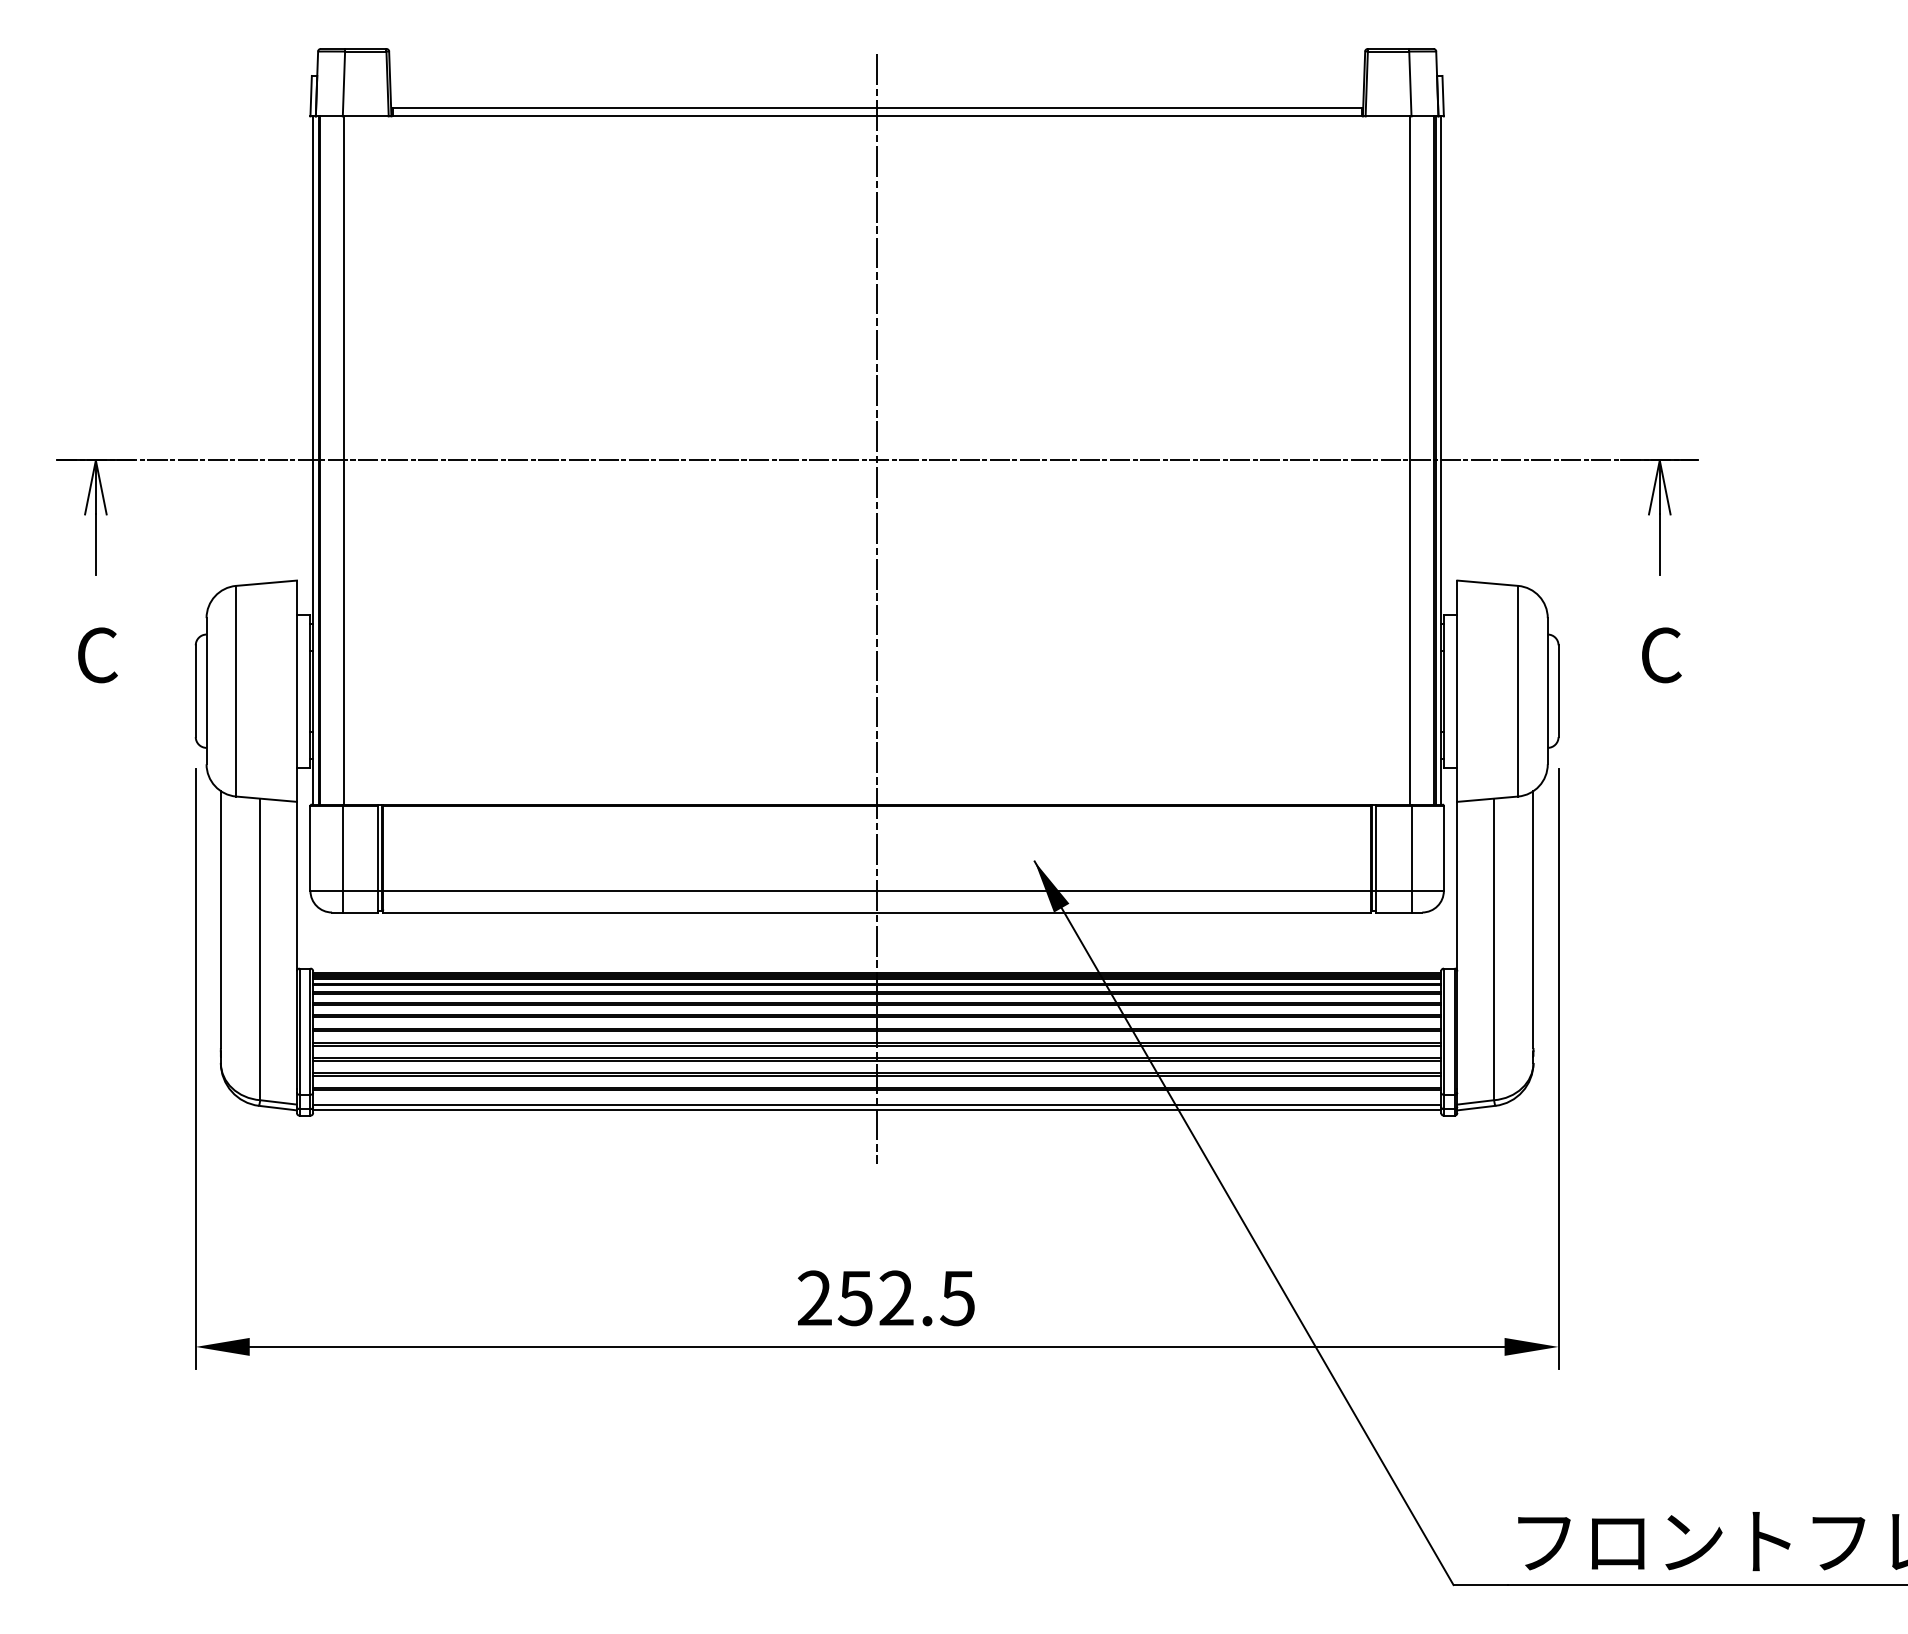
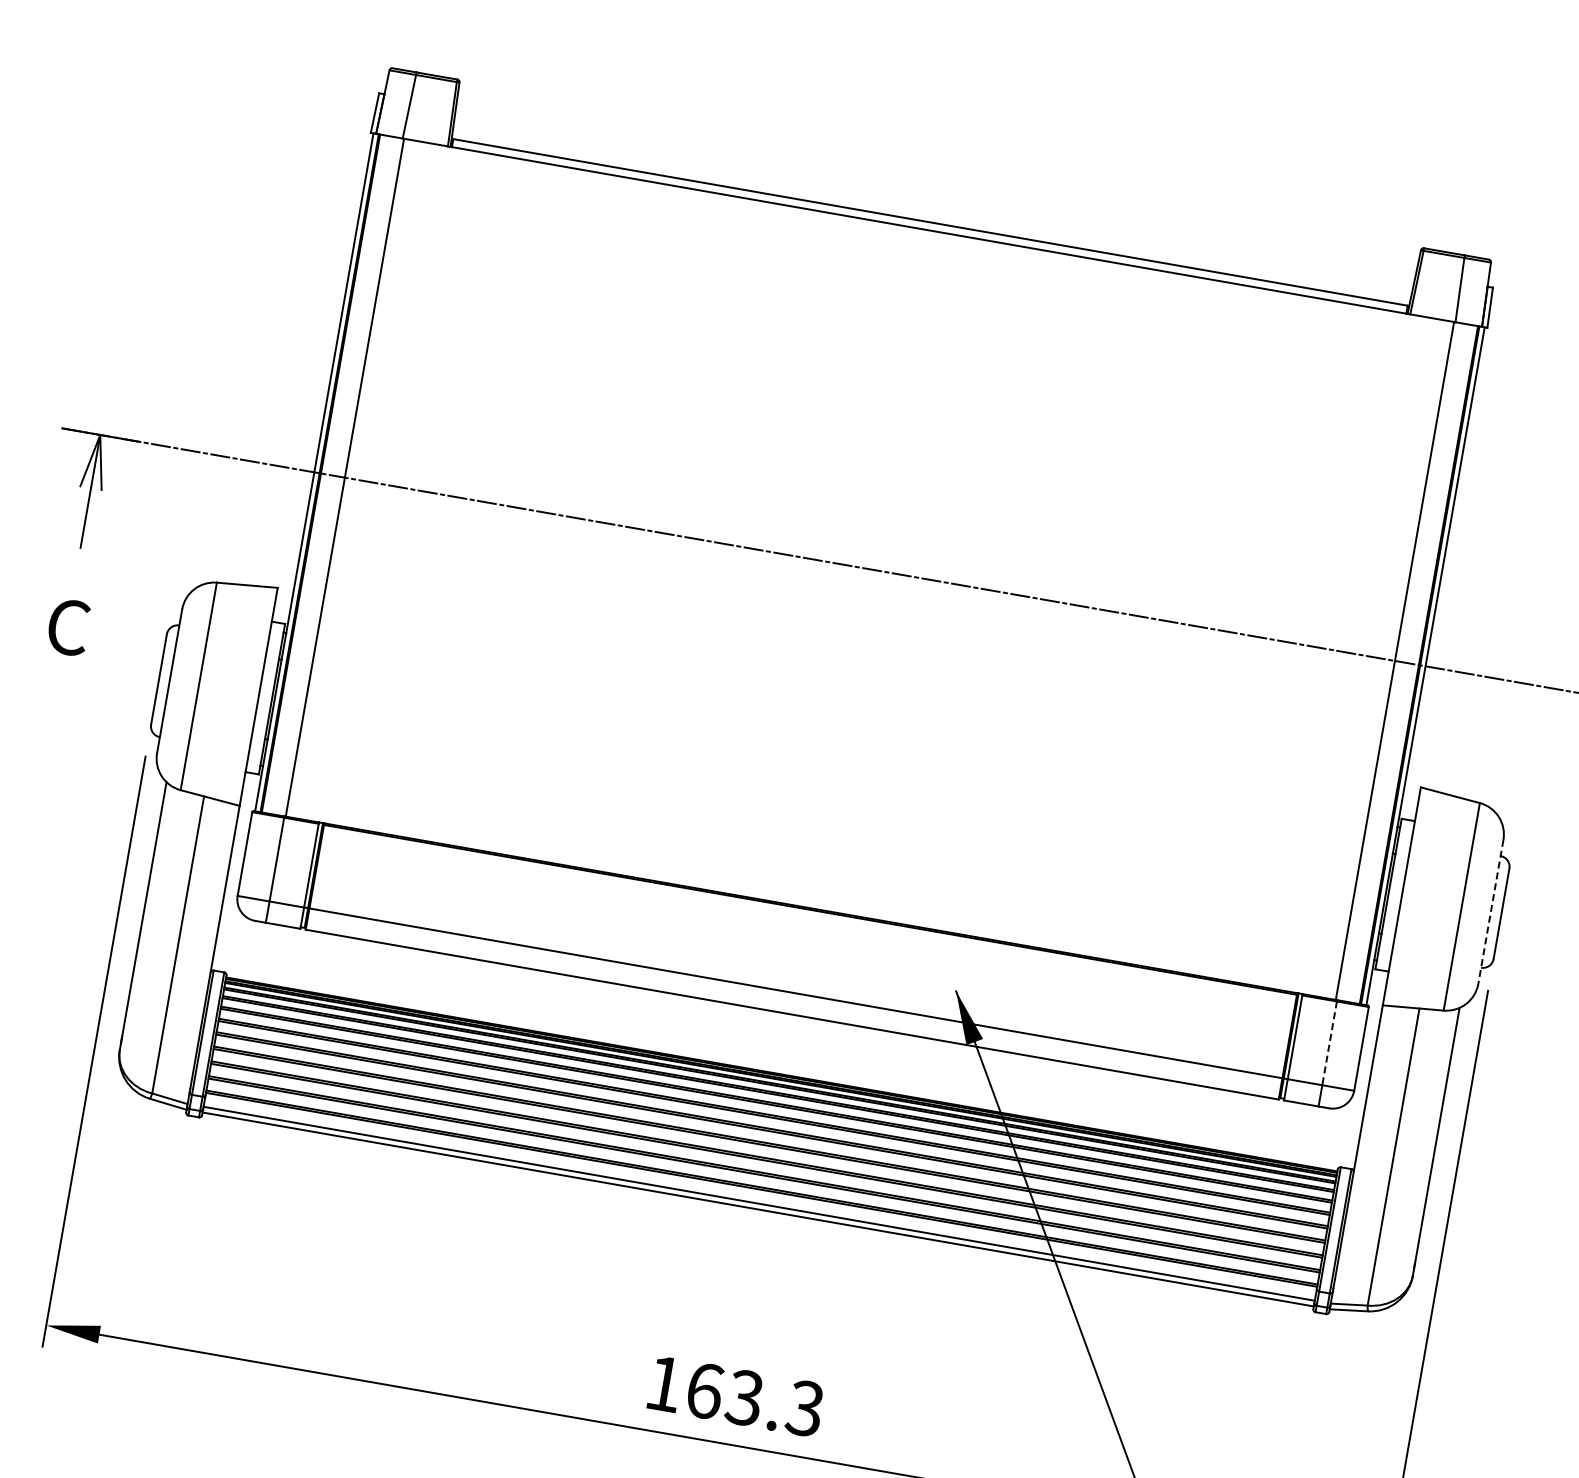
line: (877, 609) -> (844, 716), removed
line: (1547, 691) -> (1490, 912), solid -> dashed
line: (1411, 848) -> (1329, 1043), solid -> dashed
text: (885, 1298) -> (734, 1396), 252.5 -> 163.3

